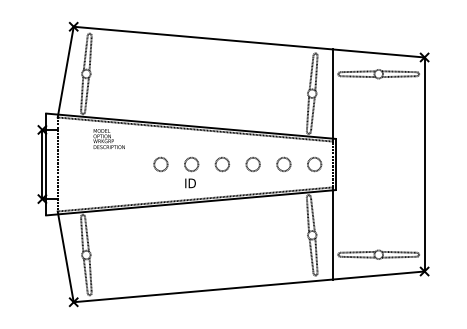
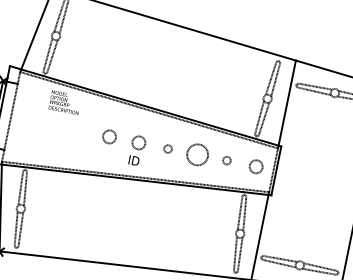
circle: (283, 163) -> (226, 159), size x0.6
circle: (221, 164) -> (167, 148), size x0.6
circle: (252, 164) -> (196, 154), size x1.6

